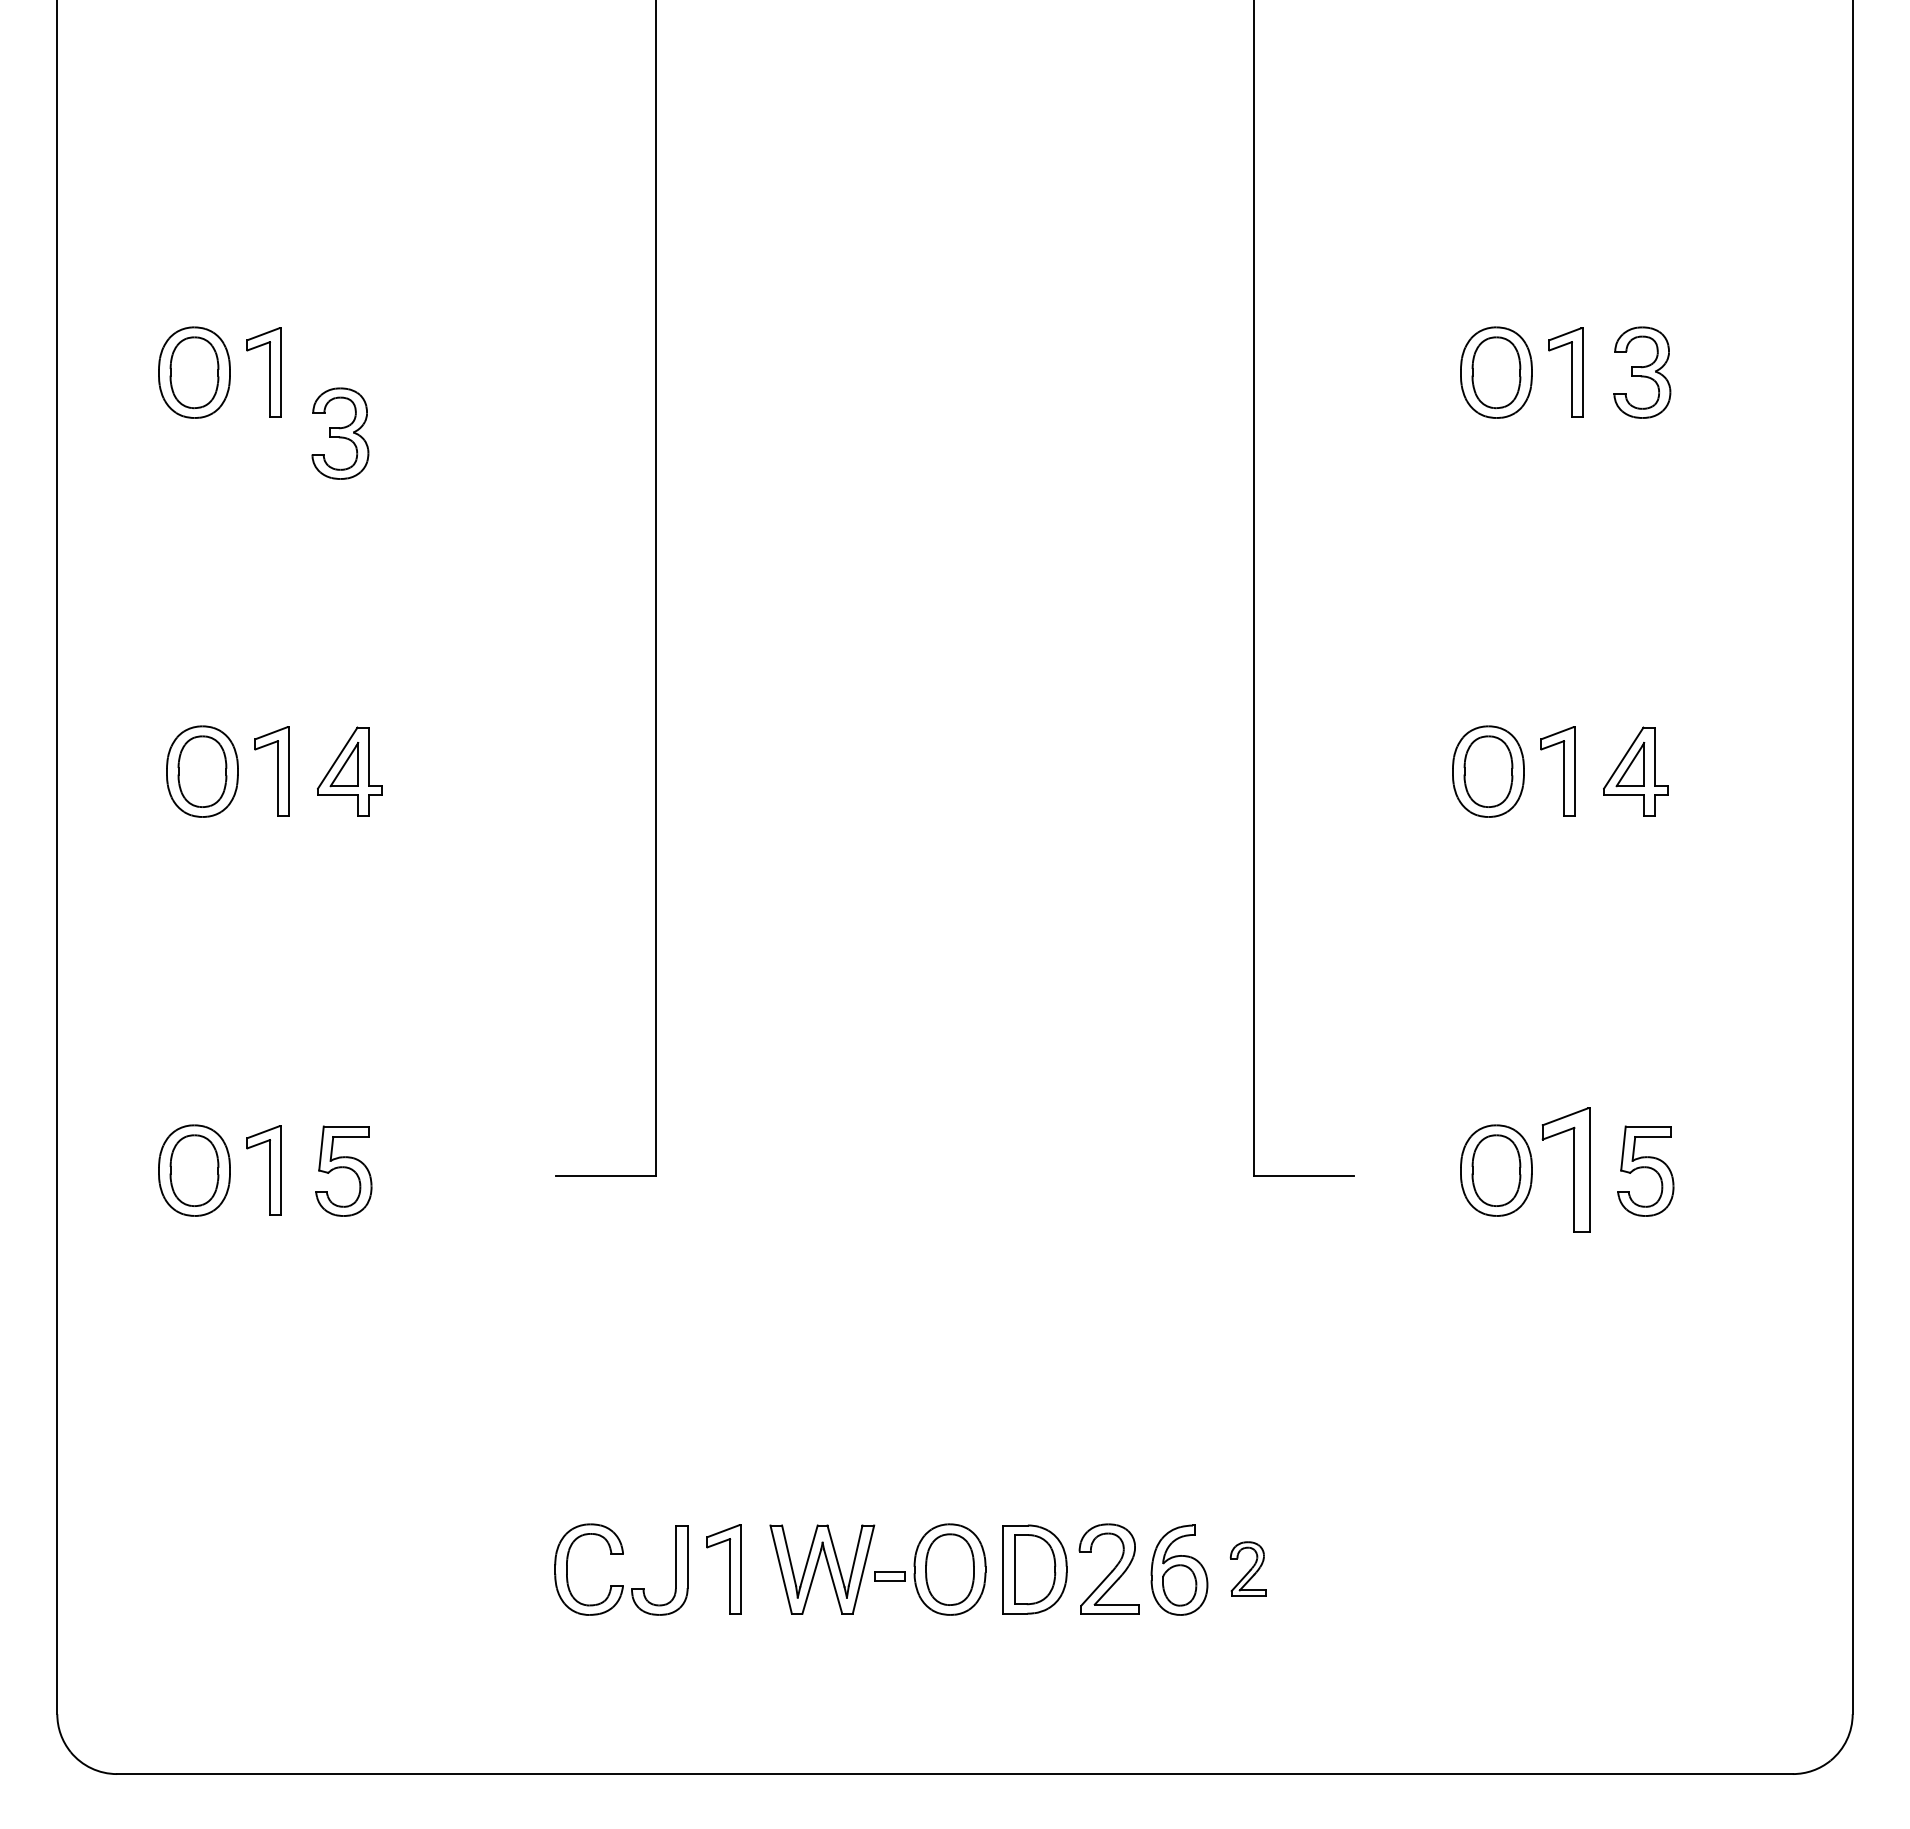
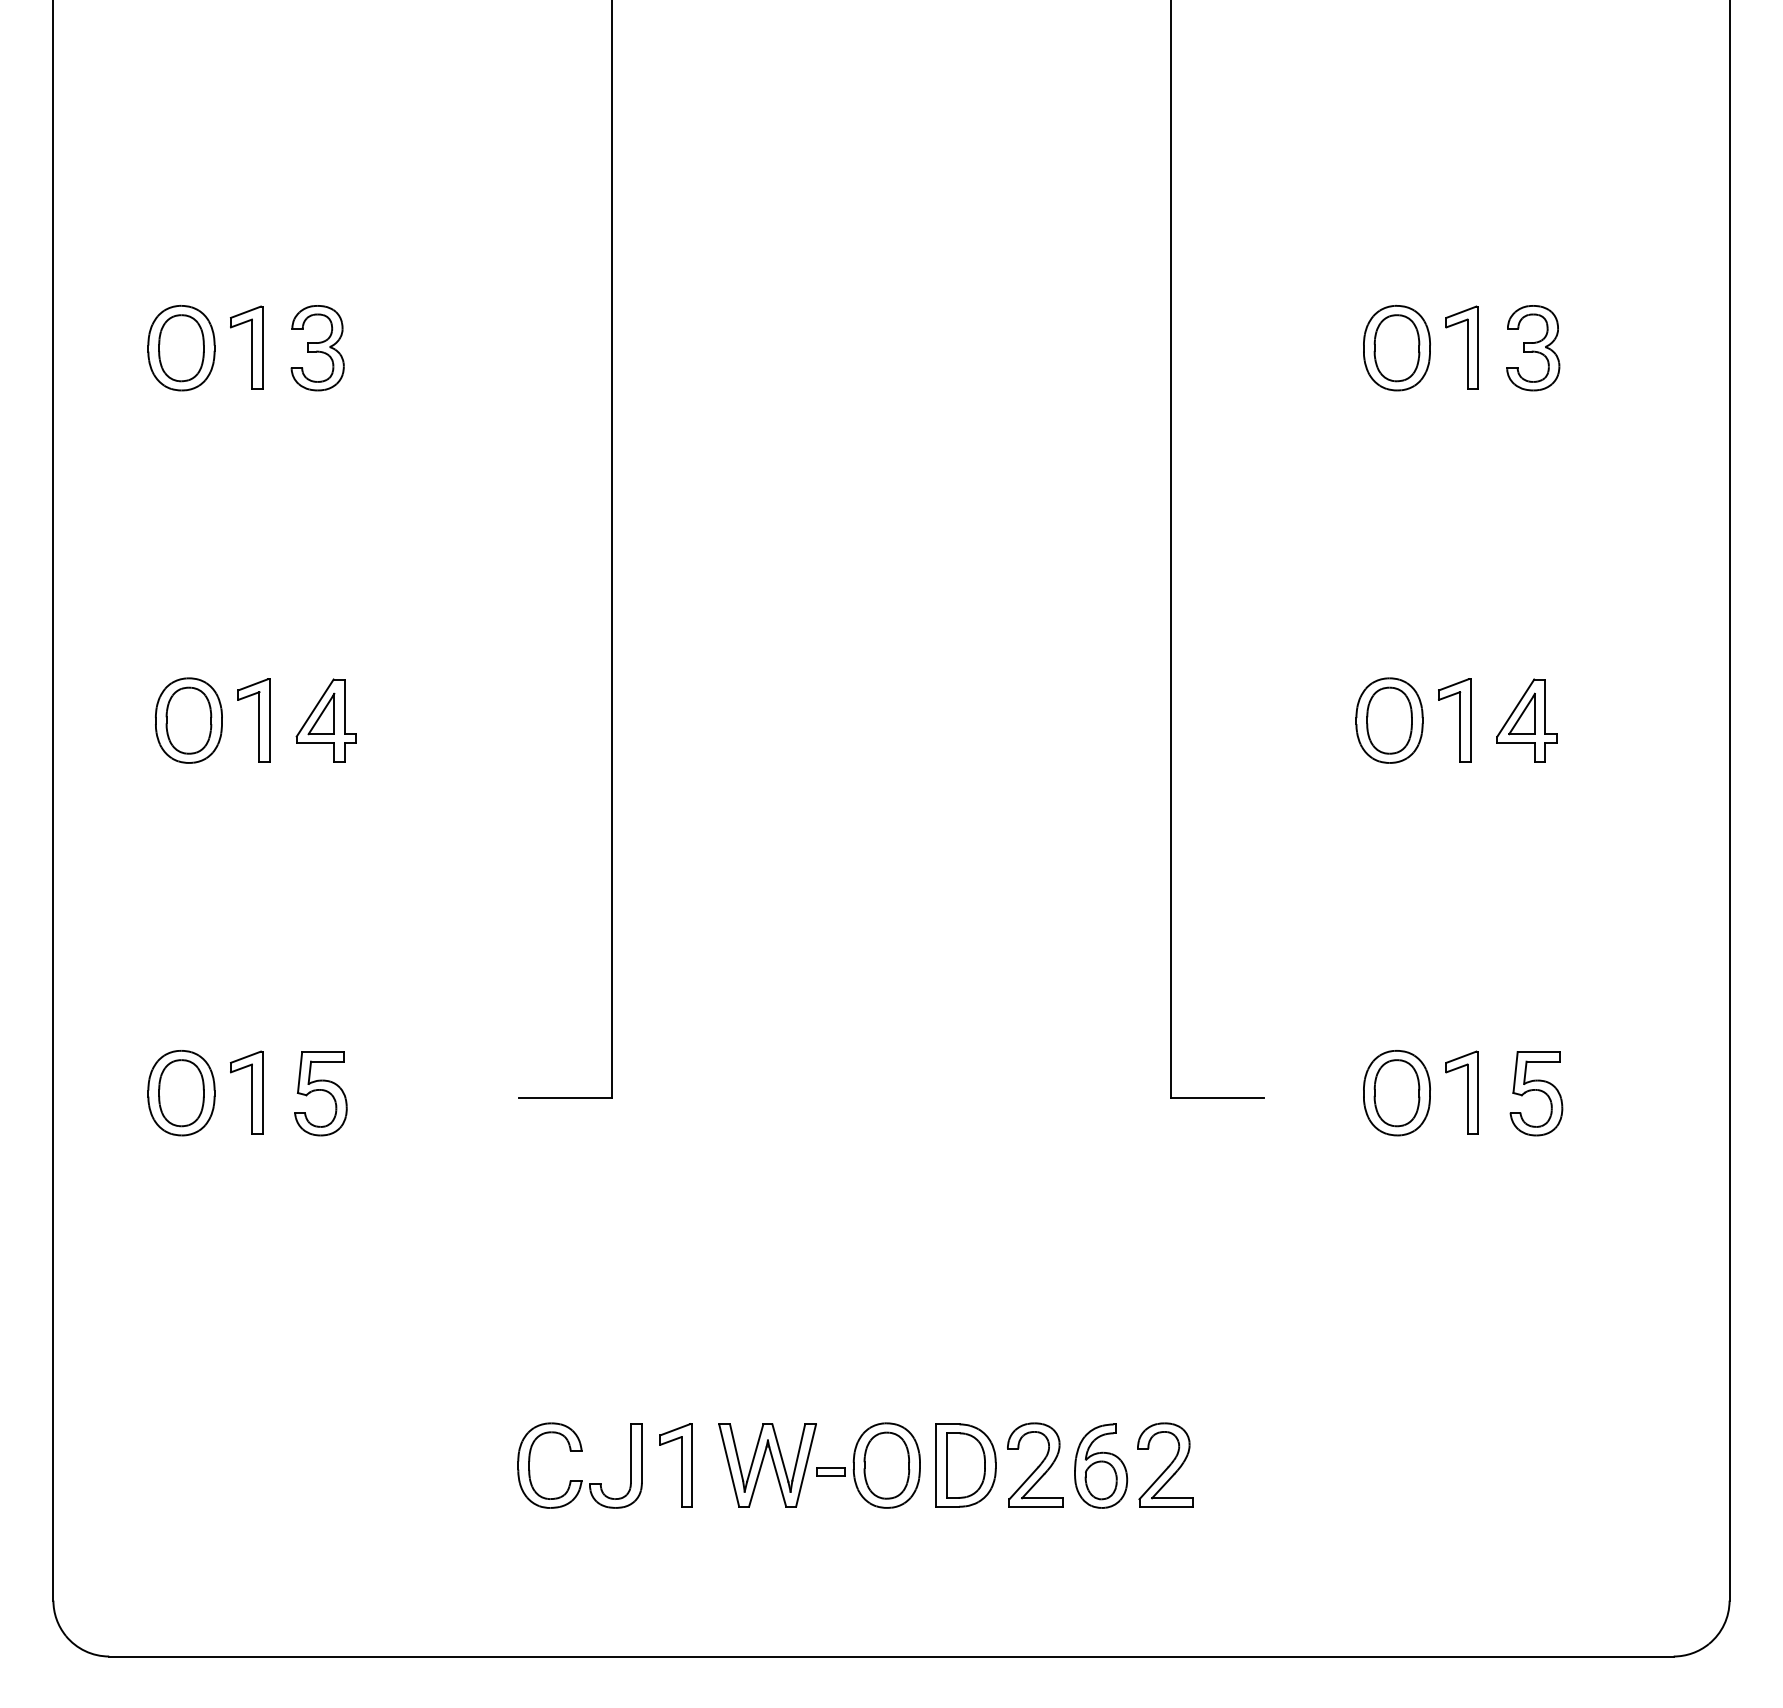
part: (340, 433) -> (317, 347), moved
part: (1565, 1170) -> (1461, 1093), size x0.71
part: (1248, 1568) -> (1165, 1464), size x1.67

